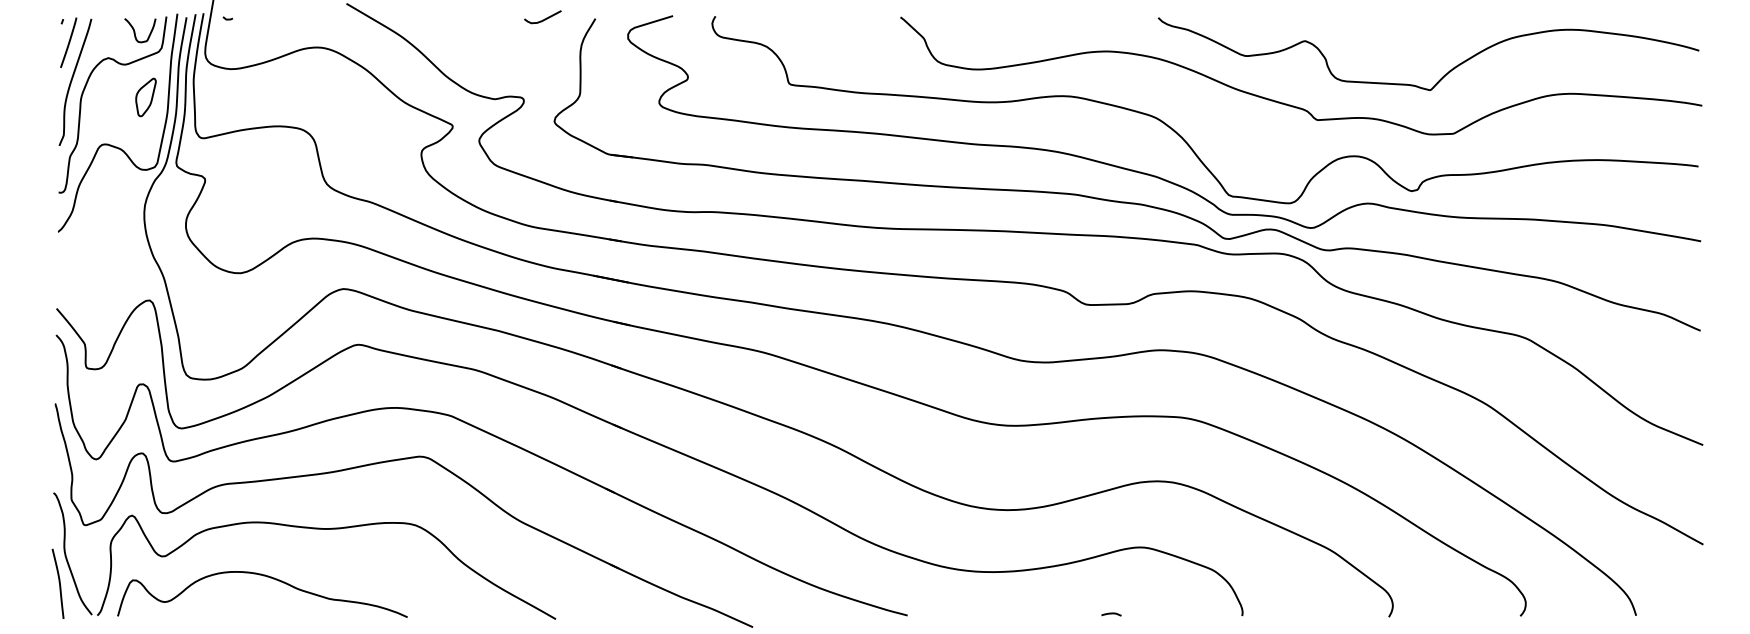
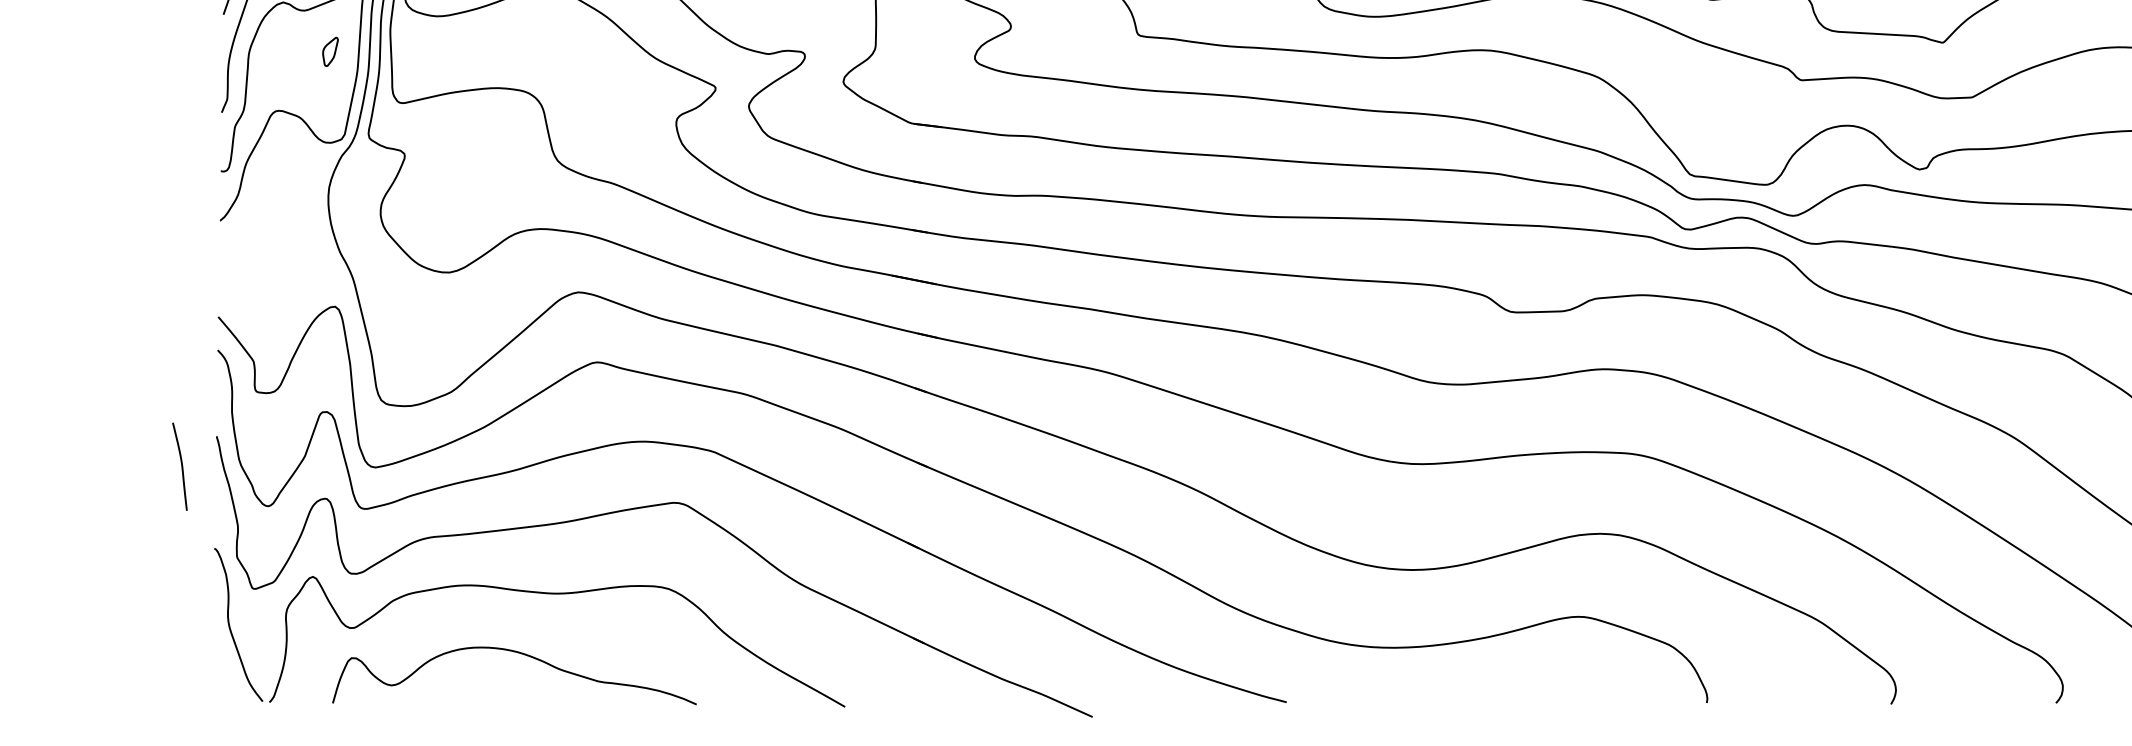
part: (145, 97) -> (329, 51), size x0.6
curve: (267, 577) -> (520, 654), moved
curve: (58, 582) -> (180, 464), moved
curve: (1111, 614) -> (1542, 701), removed

